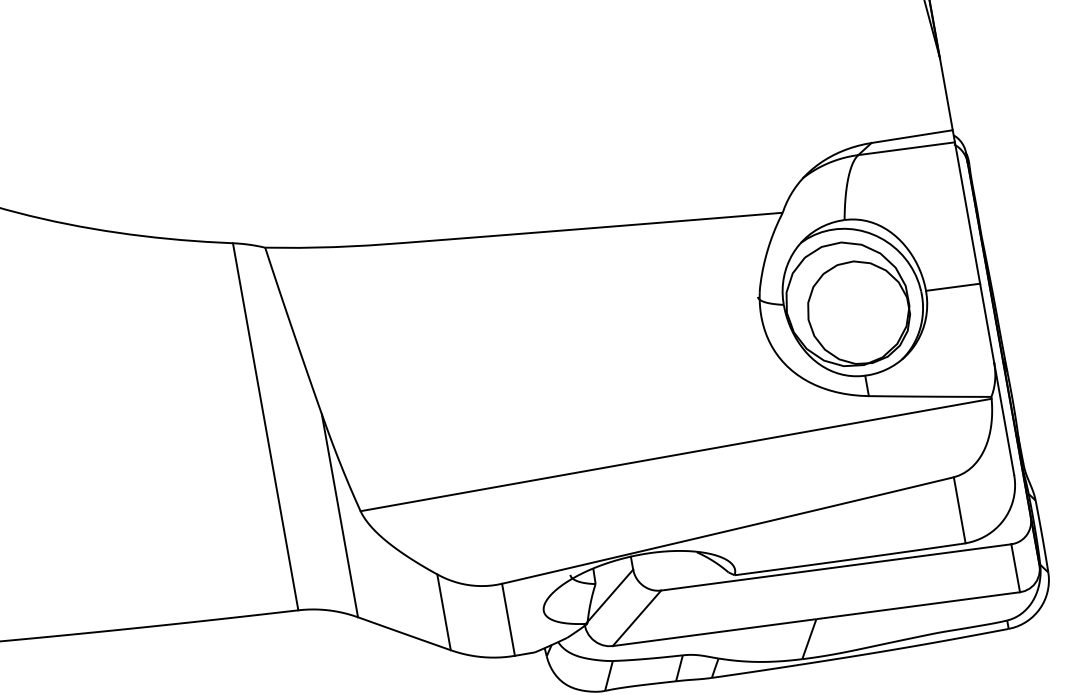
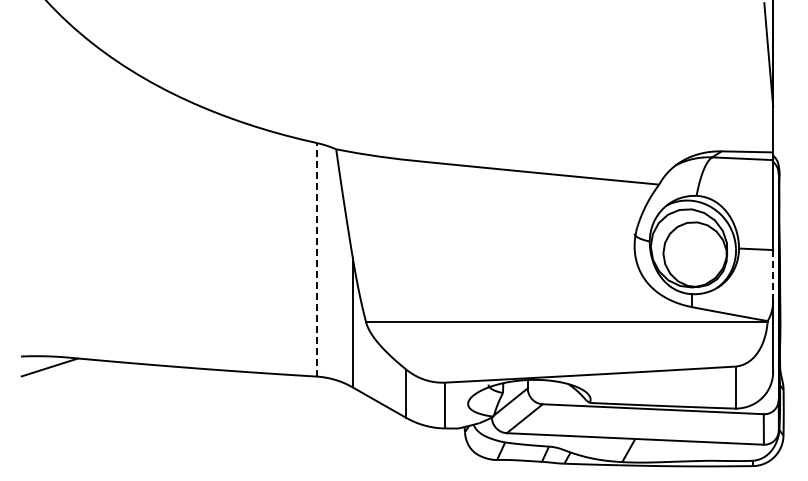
line: (987, 322) -> (773, 274), solid -> dashed
line: (265, 426) -> (316, 259), solid -> dashed

